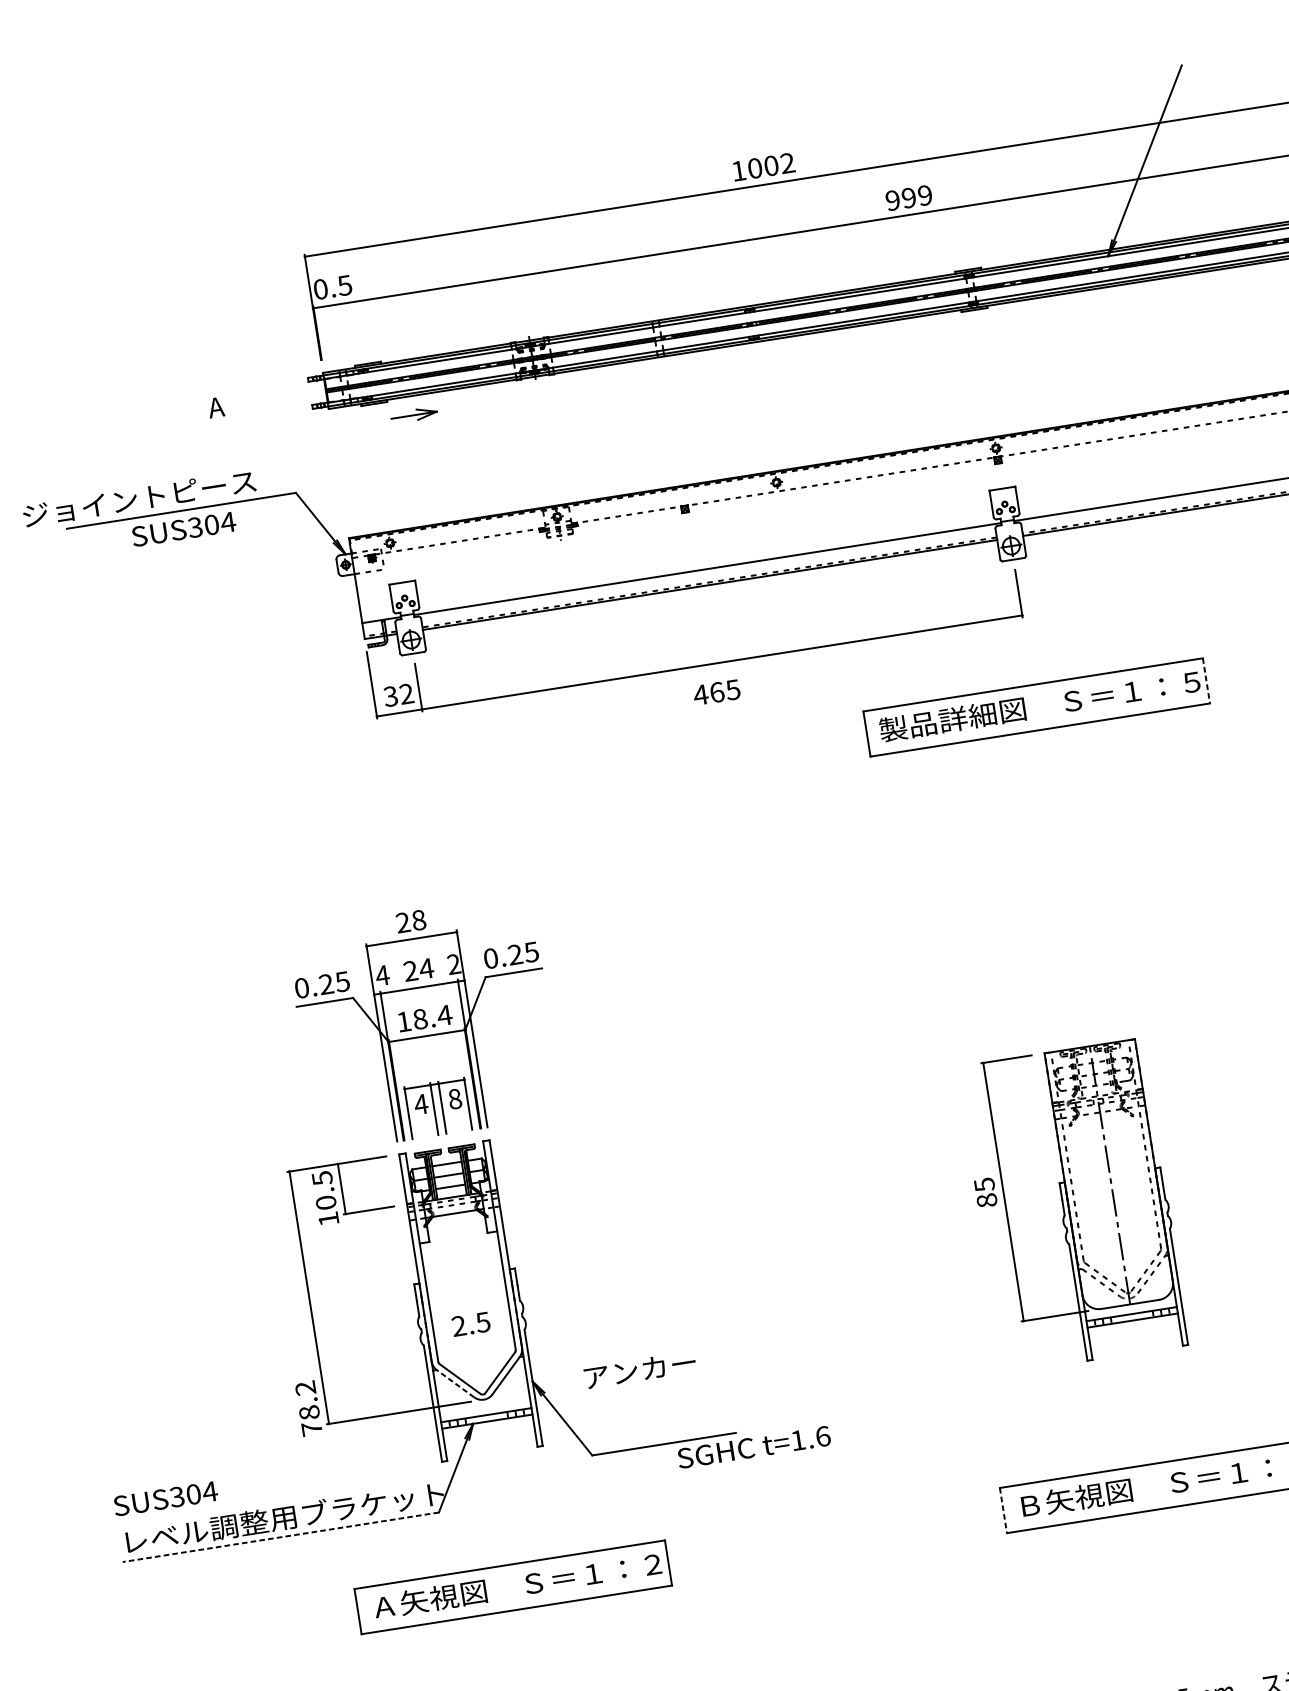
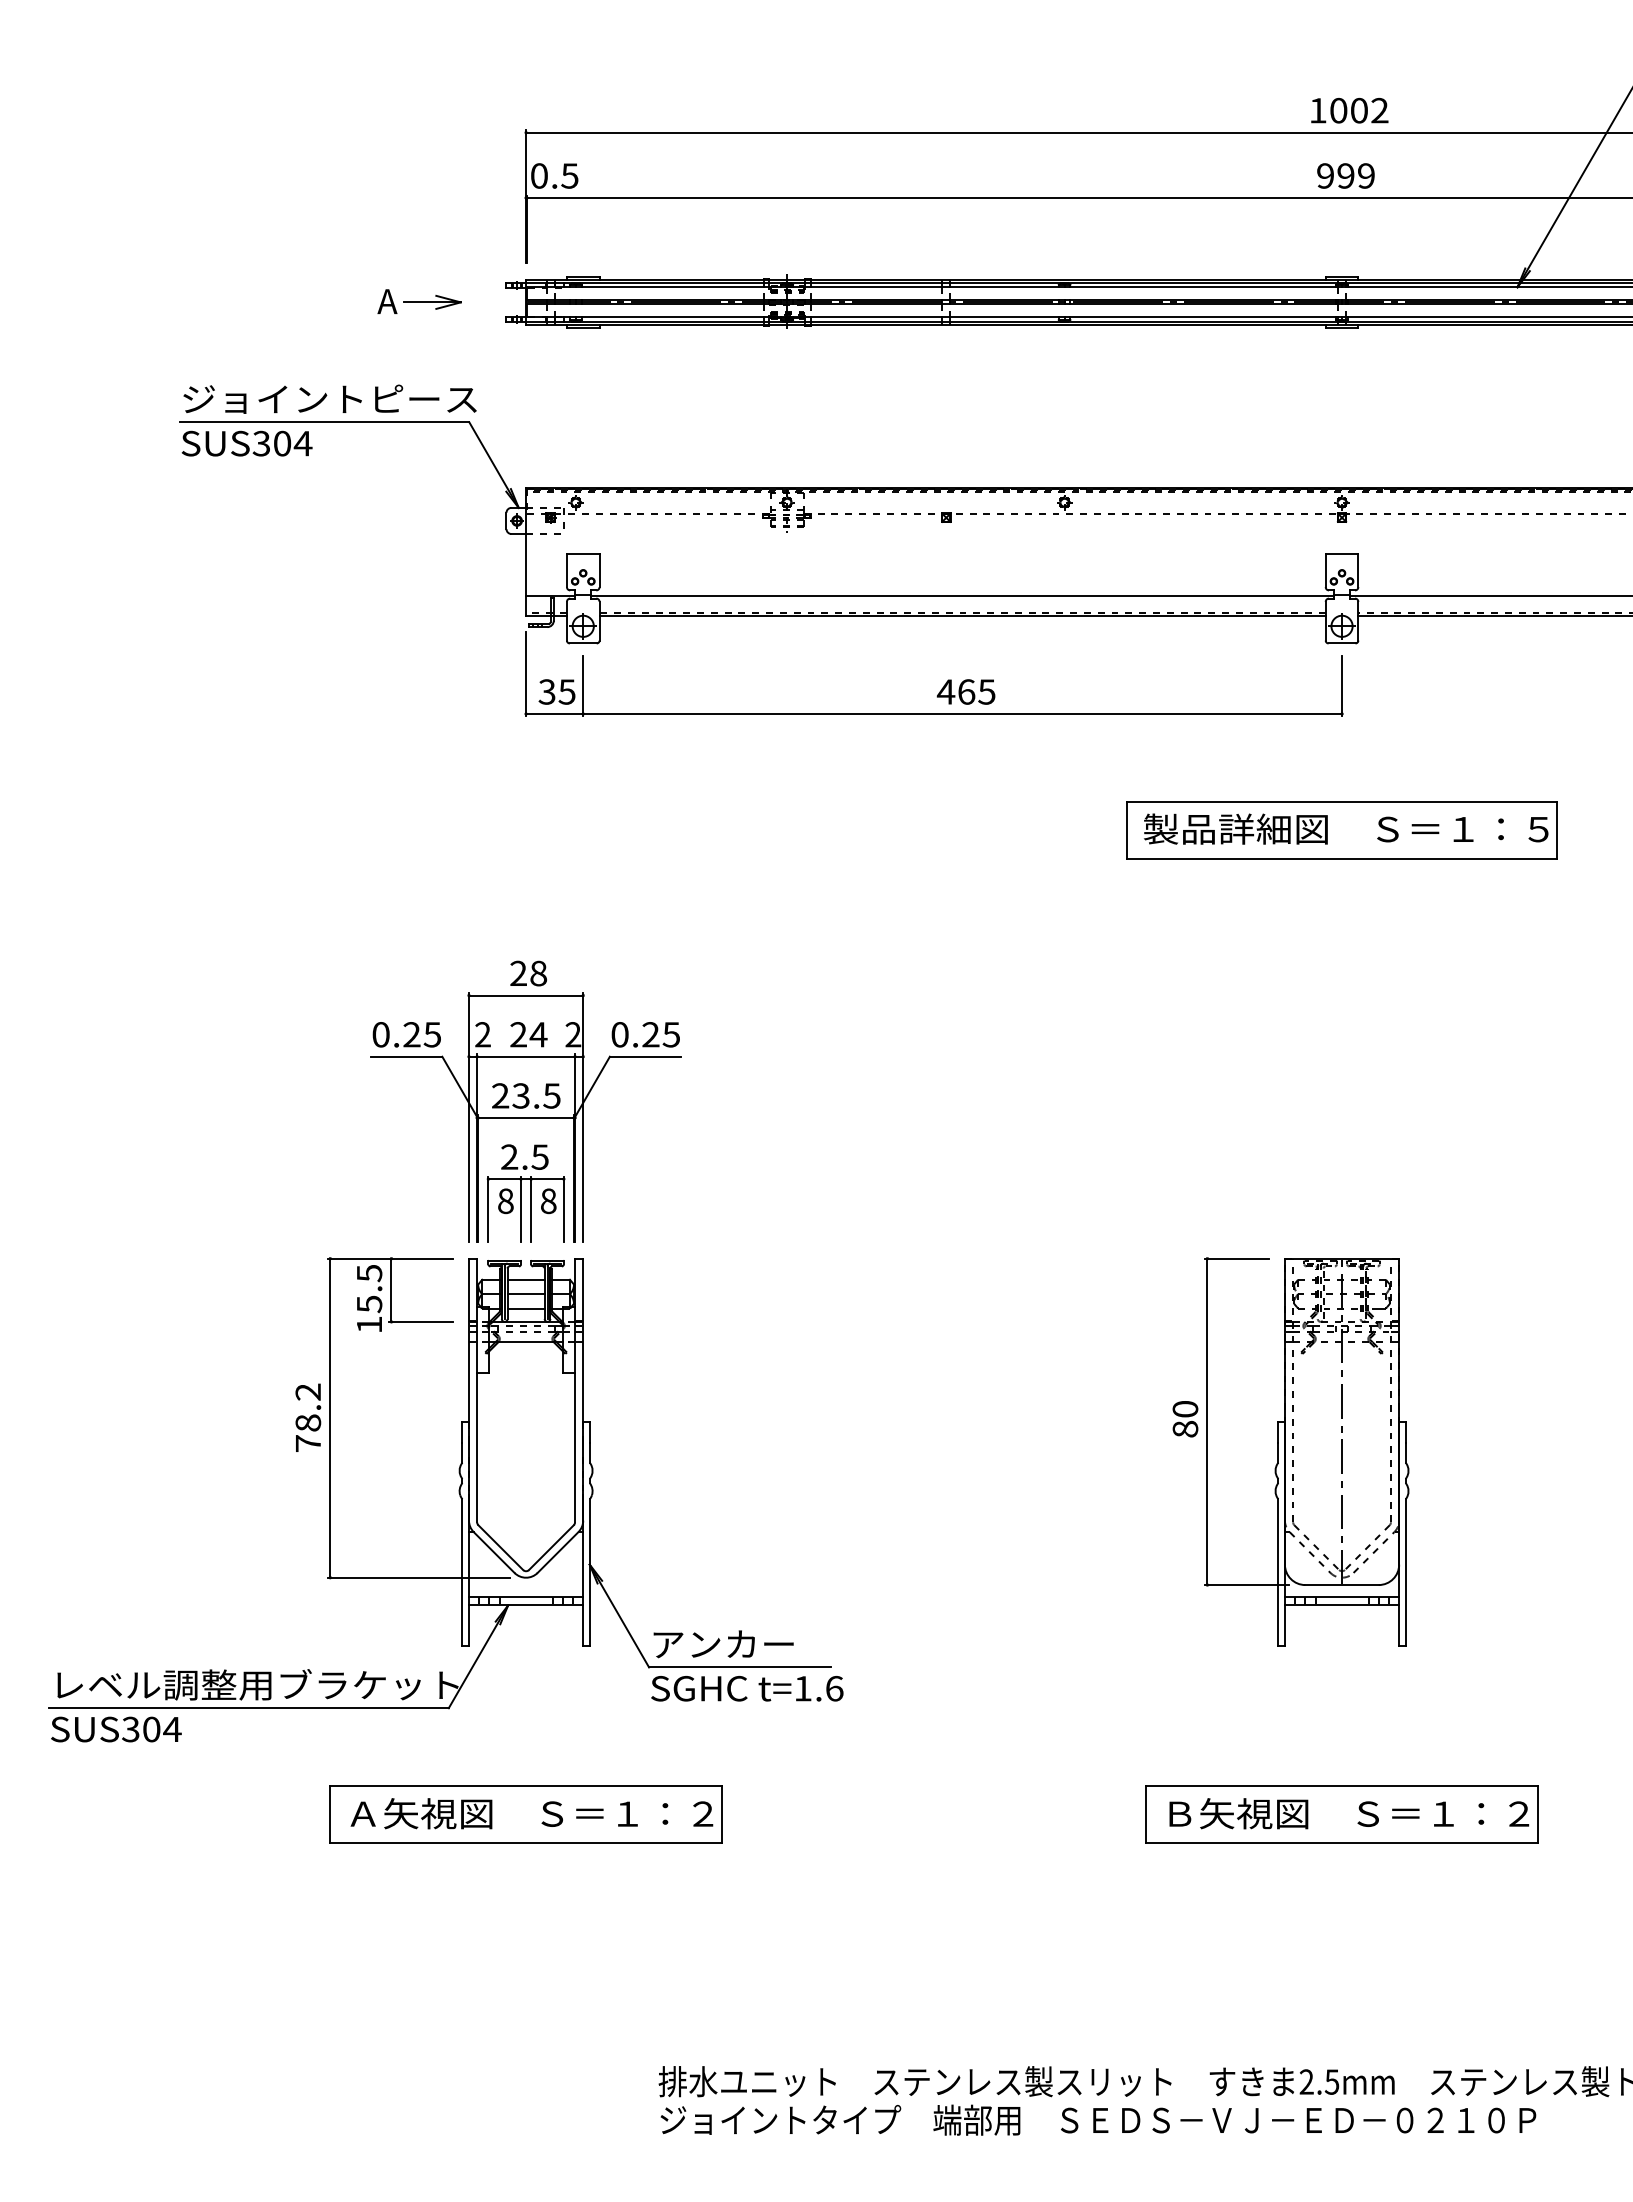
text: (763, 166) -> (1349, 110), moved
text: (908, 197) -> (1345, 175), moved
part: (414, 415) -> (432, 302), moved
text: (138, 498) -> (329, 398), moved
text: (183, 529) -> (246, 443), moved
line: (1206, 681) -> (1556, 830), dashed -> solid
text: (716, 692) -> (965, 691), moved
text: (406, 693) -> (566, 691), 32 -> 35
text: (382, 975) -> (482, 1034), 4 -> 2
text: (424, 1018) -> (526, 1095), 18.4 -> 23.5
text: (421, 1104) -> (505, 1201), 4 -> 8
text: (984, 1184) -> (1185, 1409), 85 -> 80
text: (326, 1202) -> (369, 1304), 10.5 -> 15.5
text: (470, 1323) -> (524, 1156), moved
text: (640, 1370) -> (723, 1644), moved
line: (455, 1383) -> (494, 1552), dashed -> solid
text: (308, 1408) -> (308, 1417), moved
text: (754, 1447) -> (747, 1688), moved
text: (165, 1498) -> (116, 1729), moved
line: (1003, 1510) -> (1145, 1814), dashed -> solid
line: (280, 1537) -> (248, 1708), dashed -> solid

